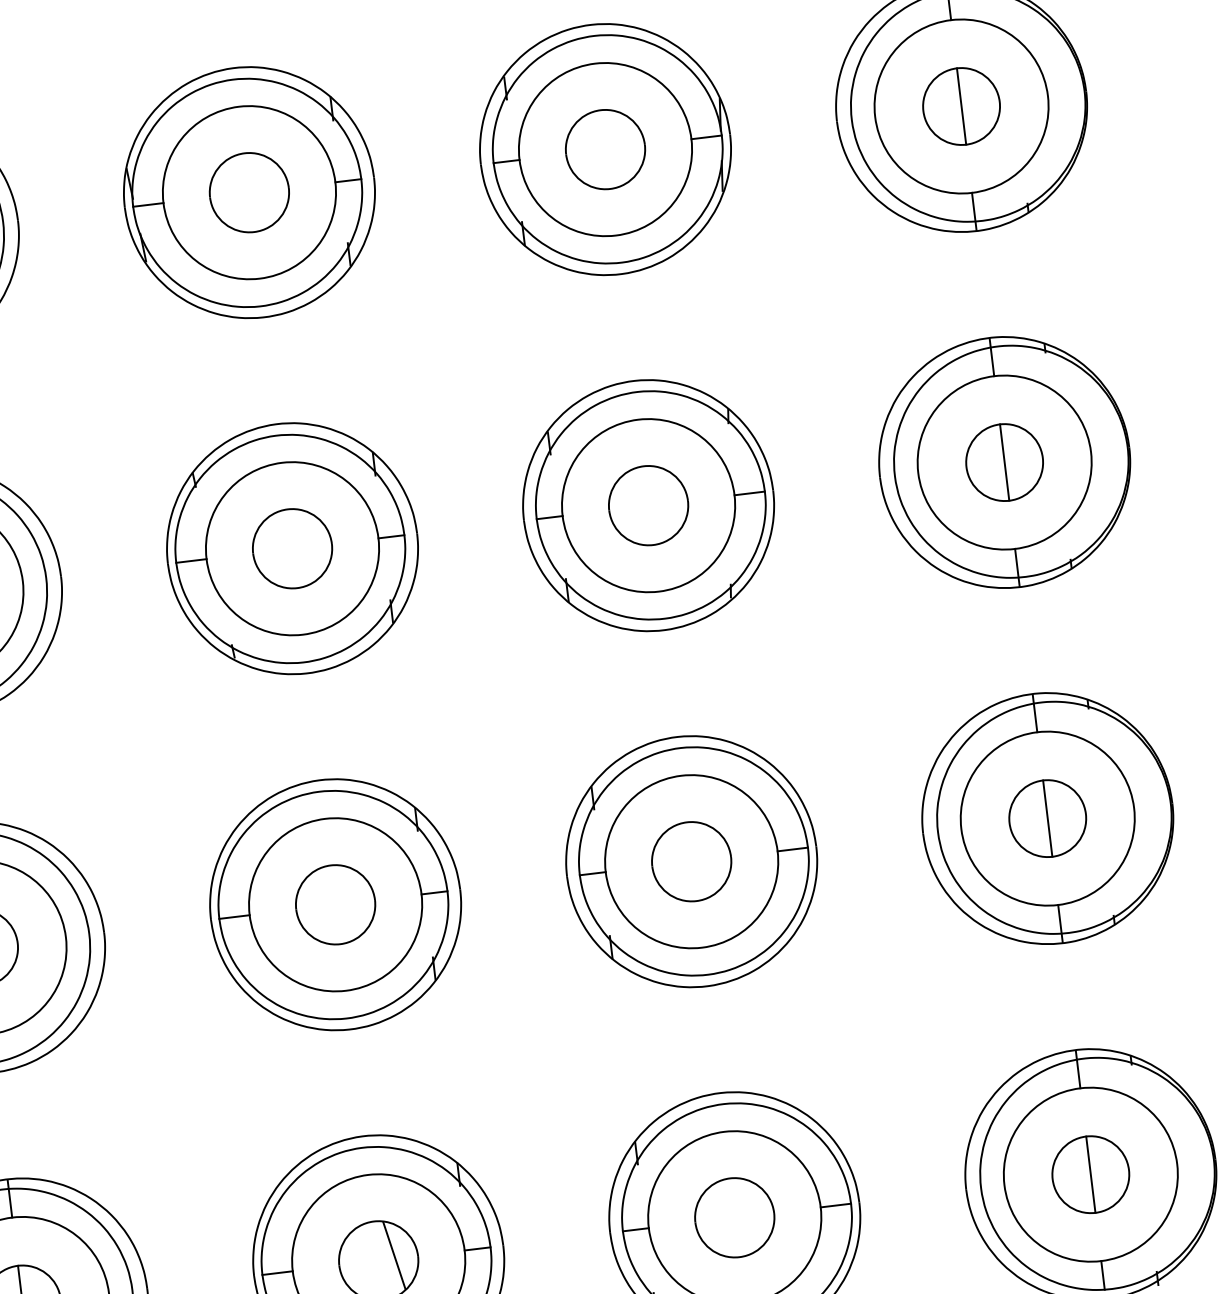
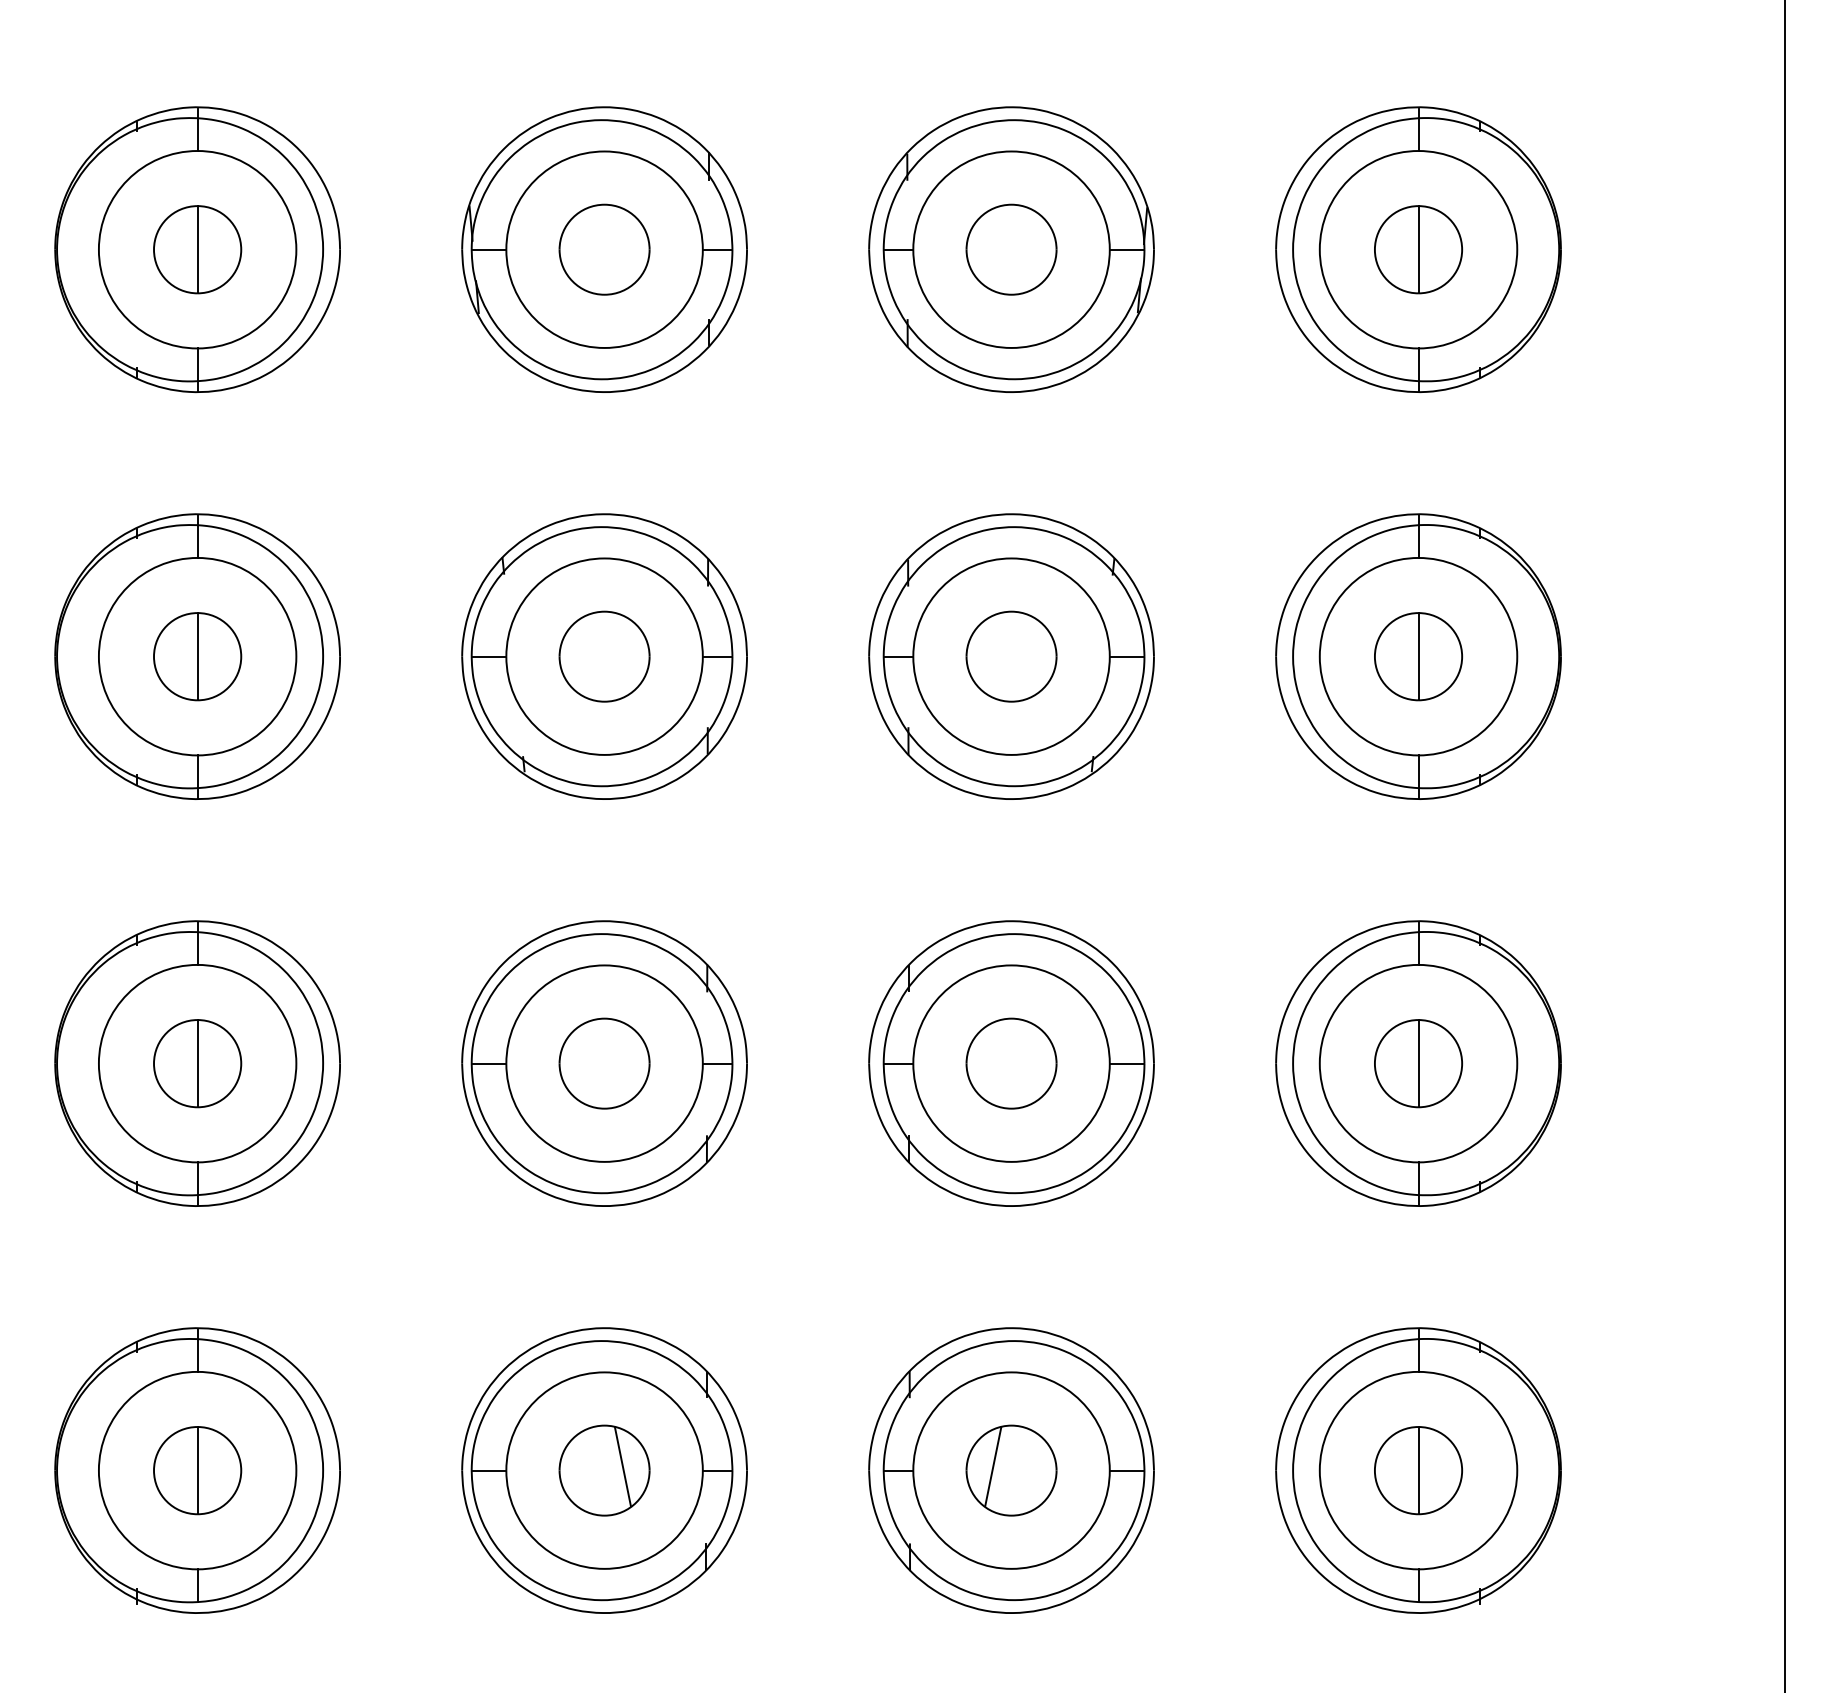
line: (718, 1216) -> (993, 1466), added

